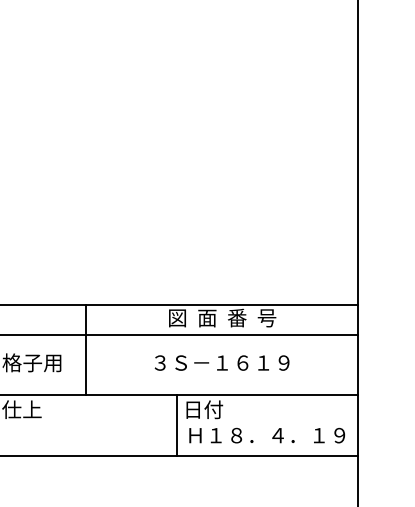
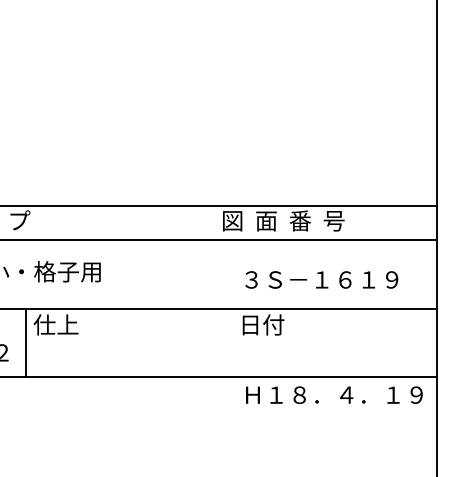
line: (86, 349) -> (129, 256), removed
text: (221, 362) -> (321, 279), moved
line: (176, 425) -> (231, 342), removed
text: (266, 435) -> (333, 395), moved

